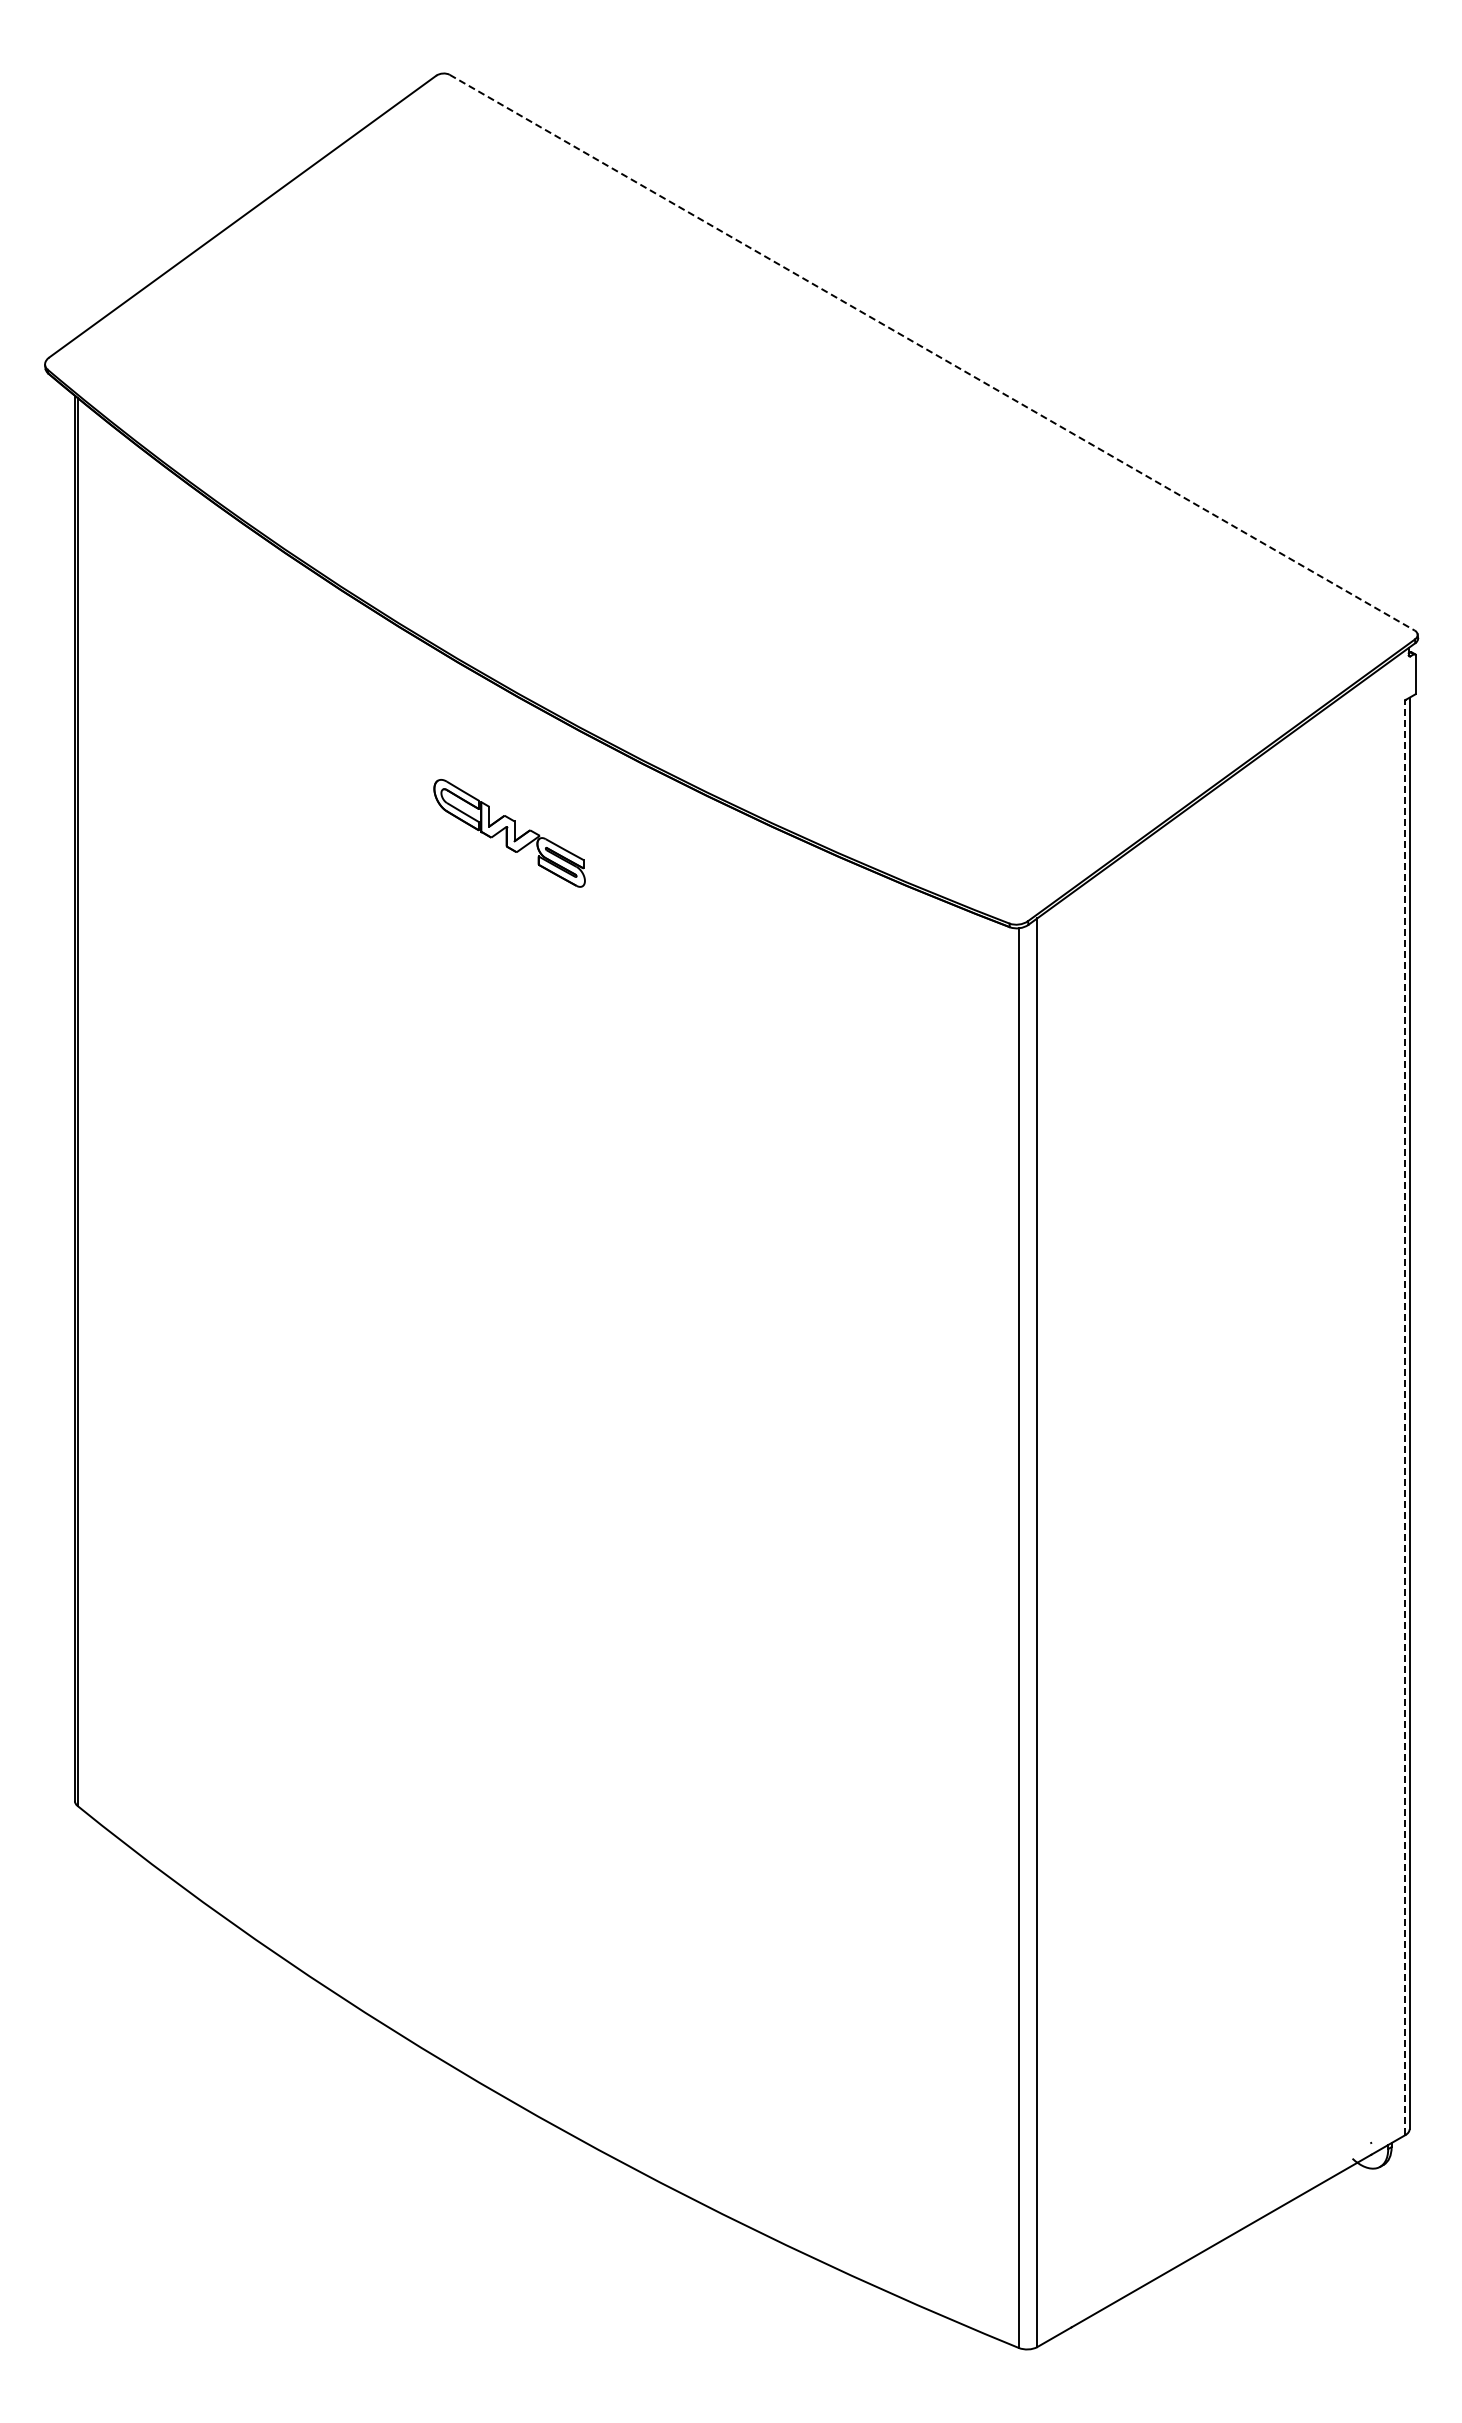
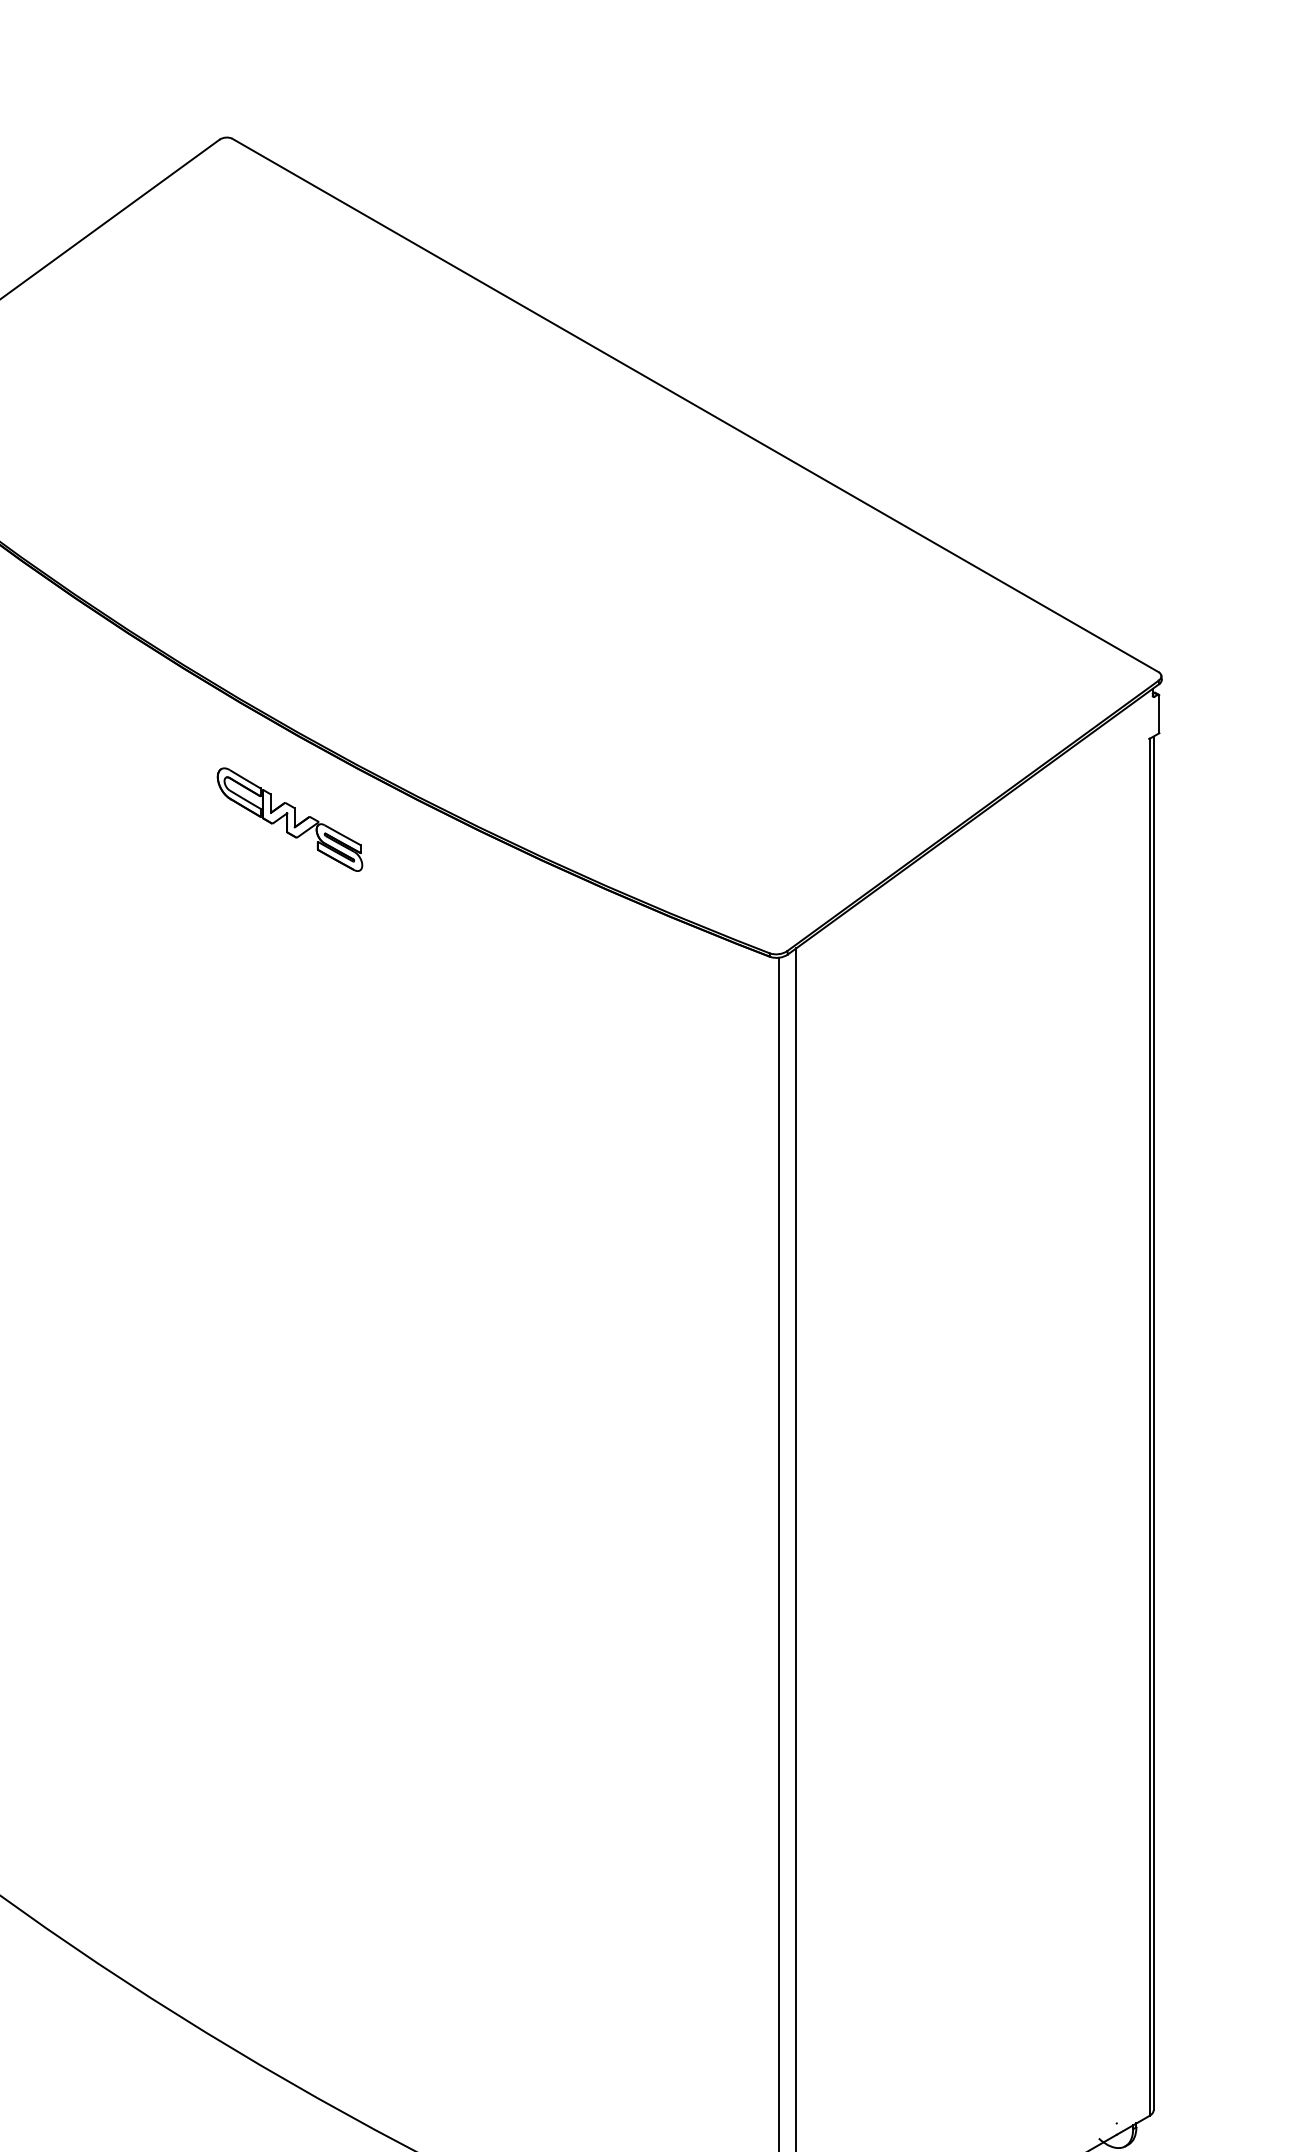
line: (932, 352) -> (695, 405), dashed -> solid
part: (509, 833) -> (289, 819), moved
line: (1405, 1417) -> (1149, 1427), dashed -> solid

